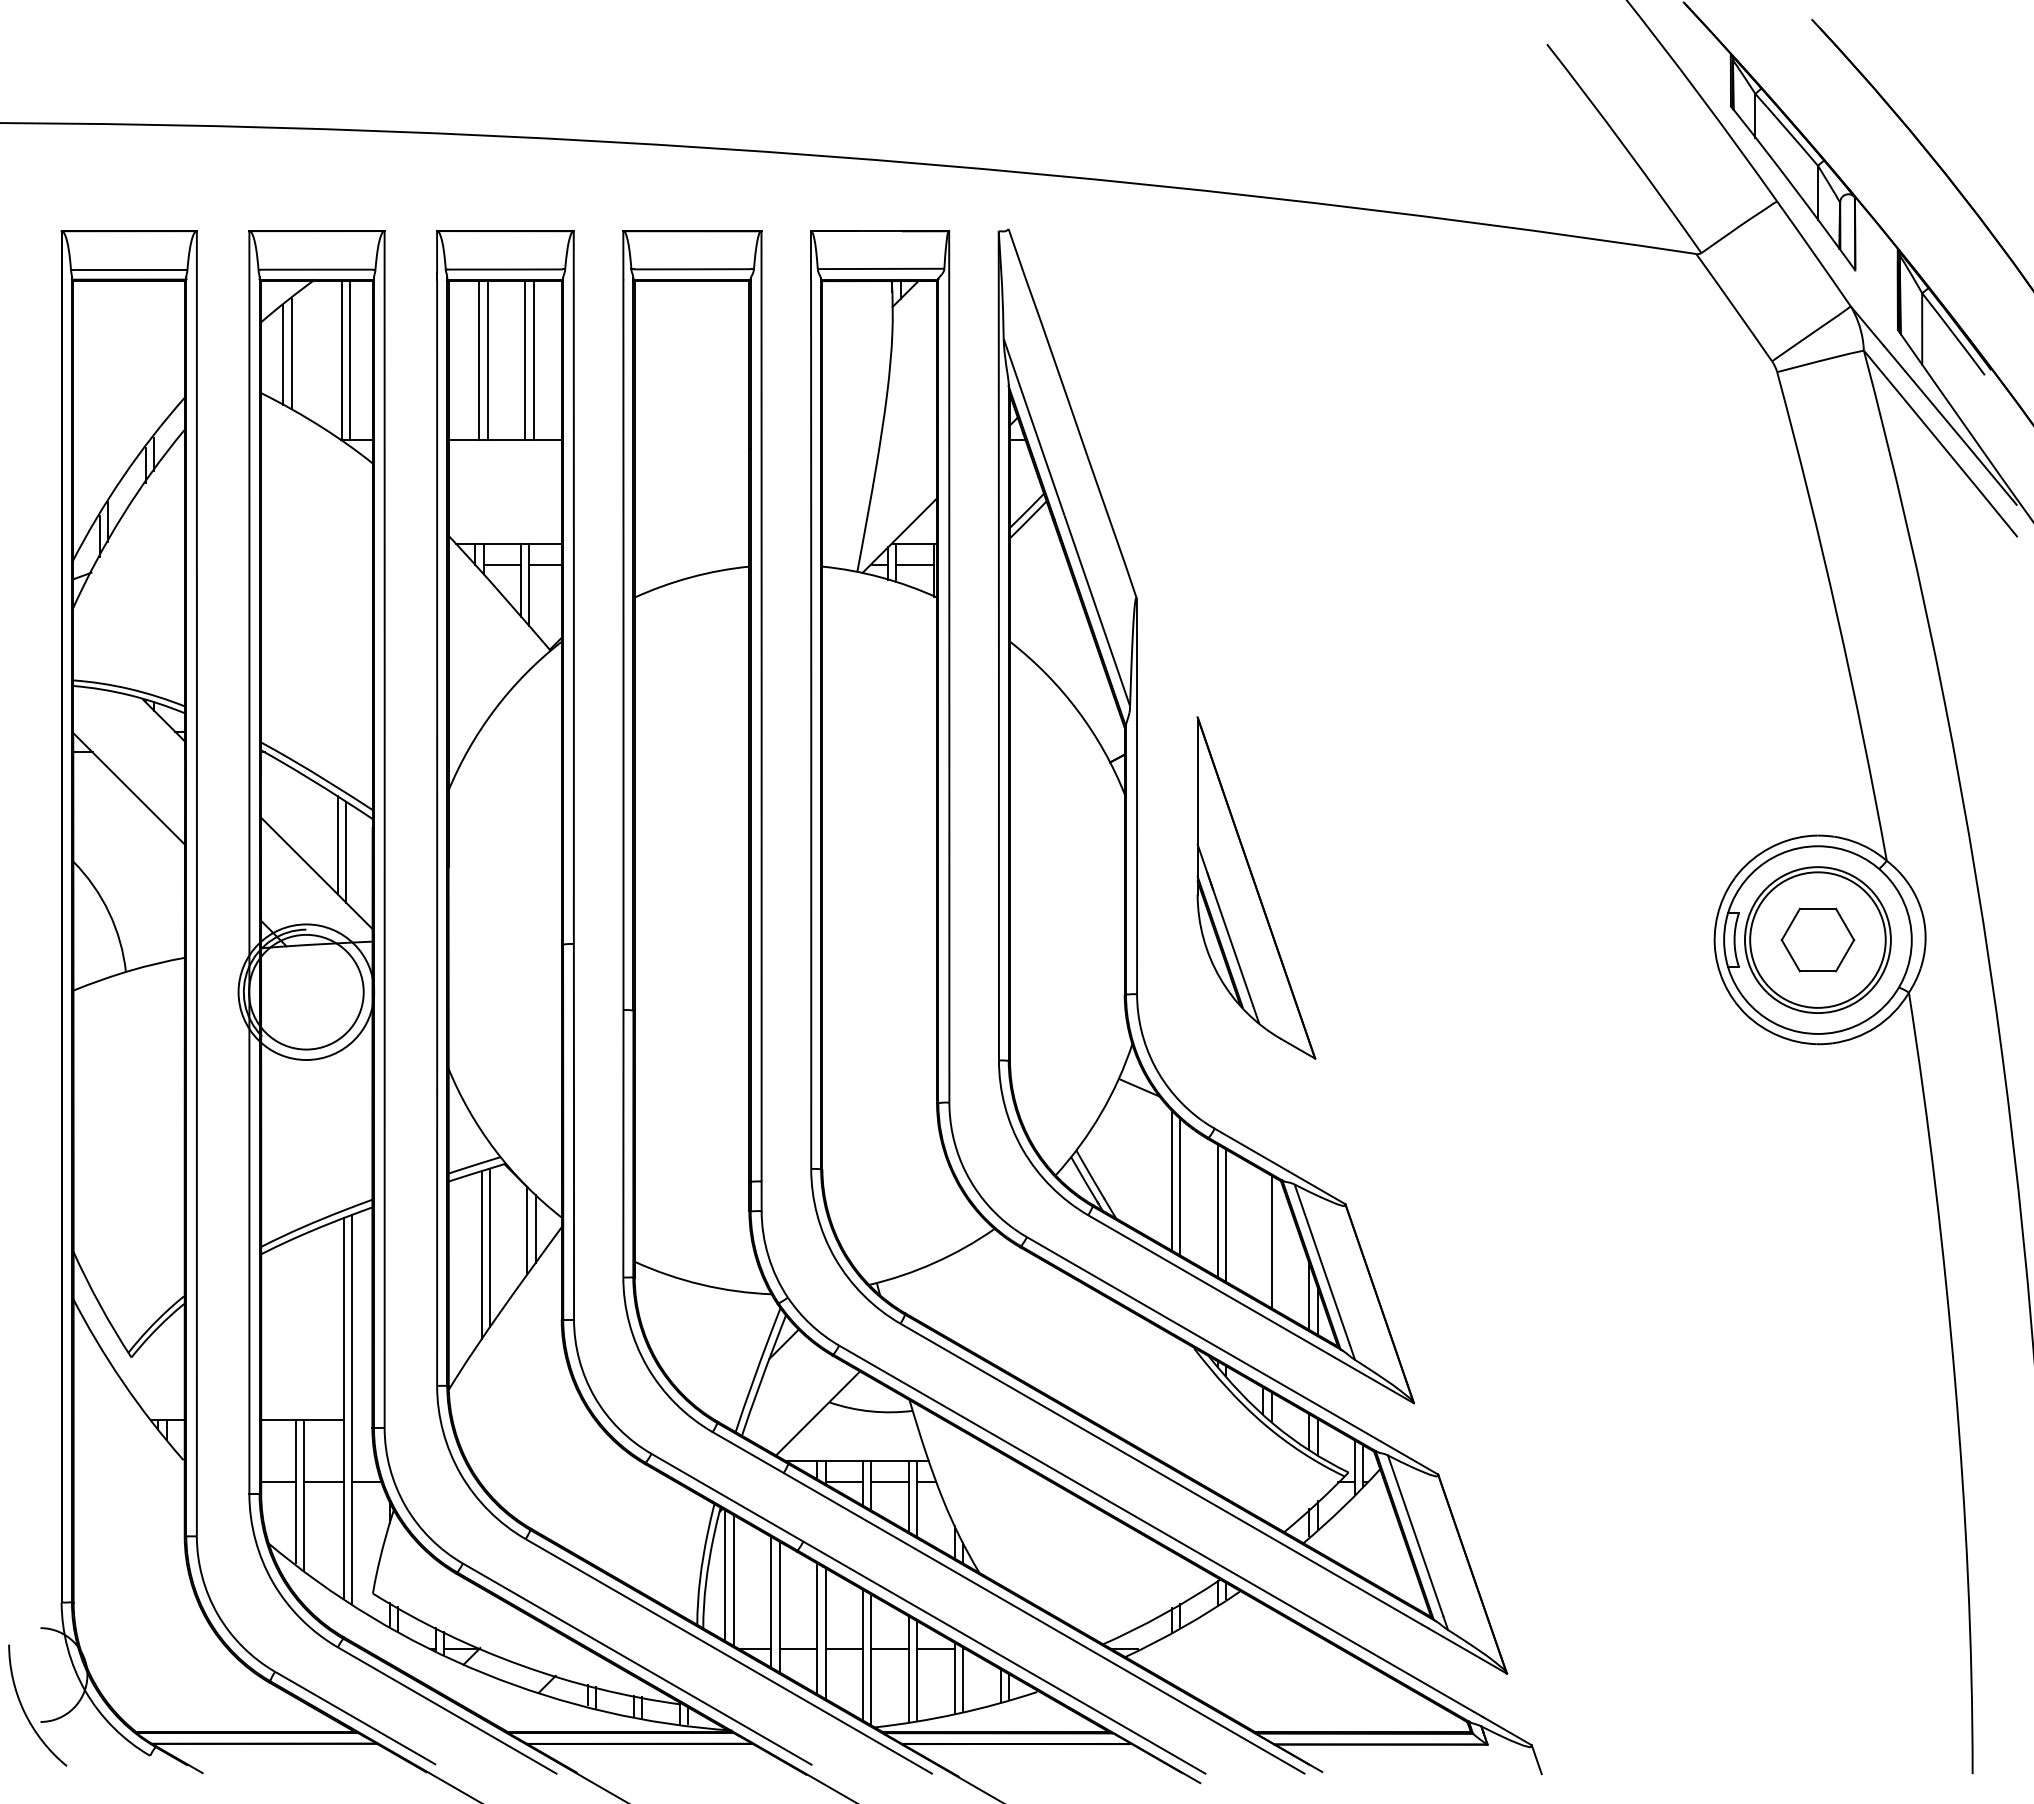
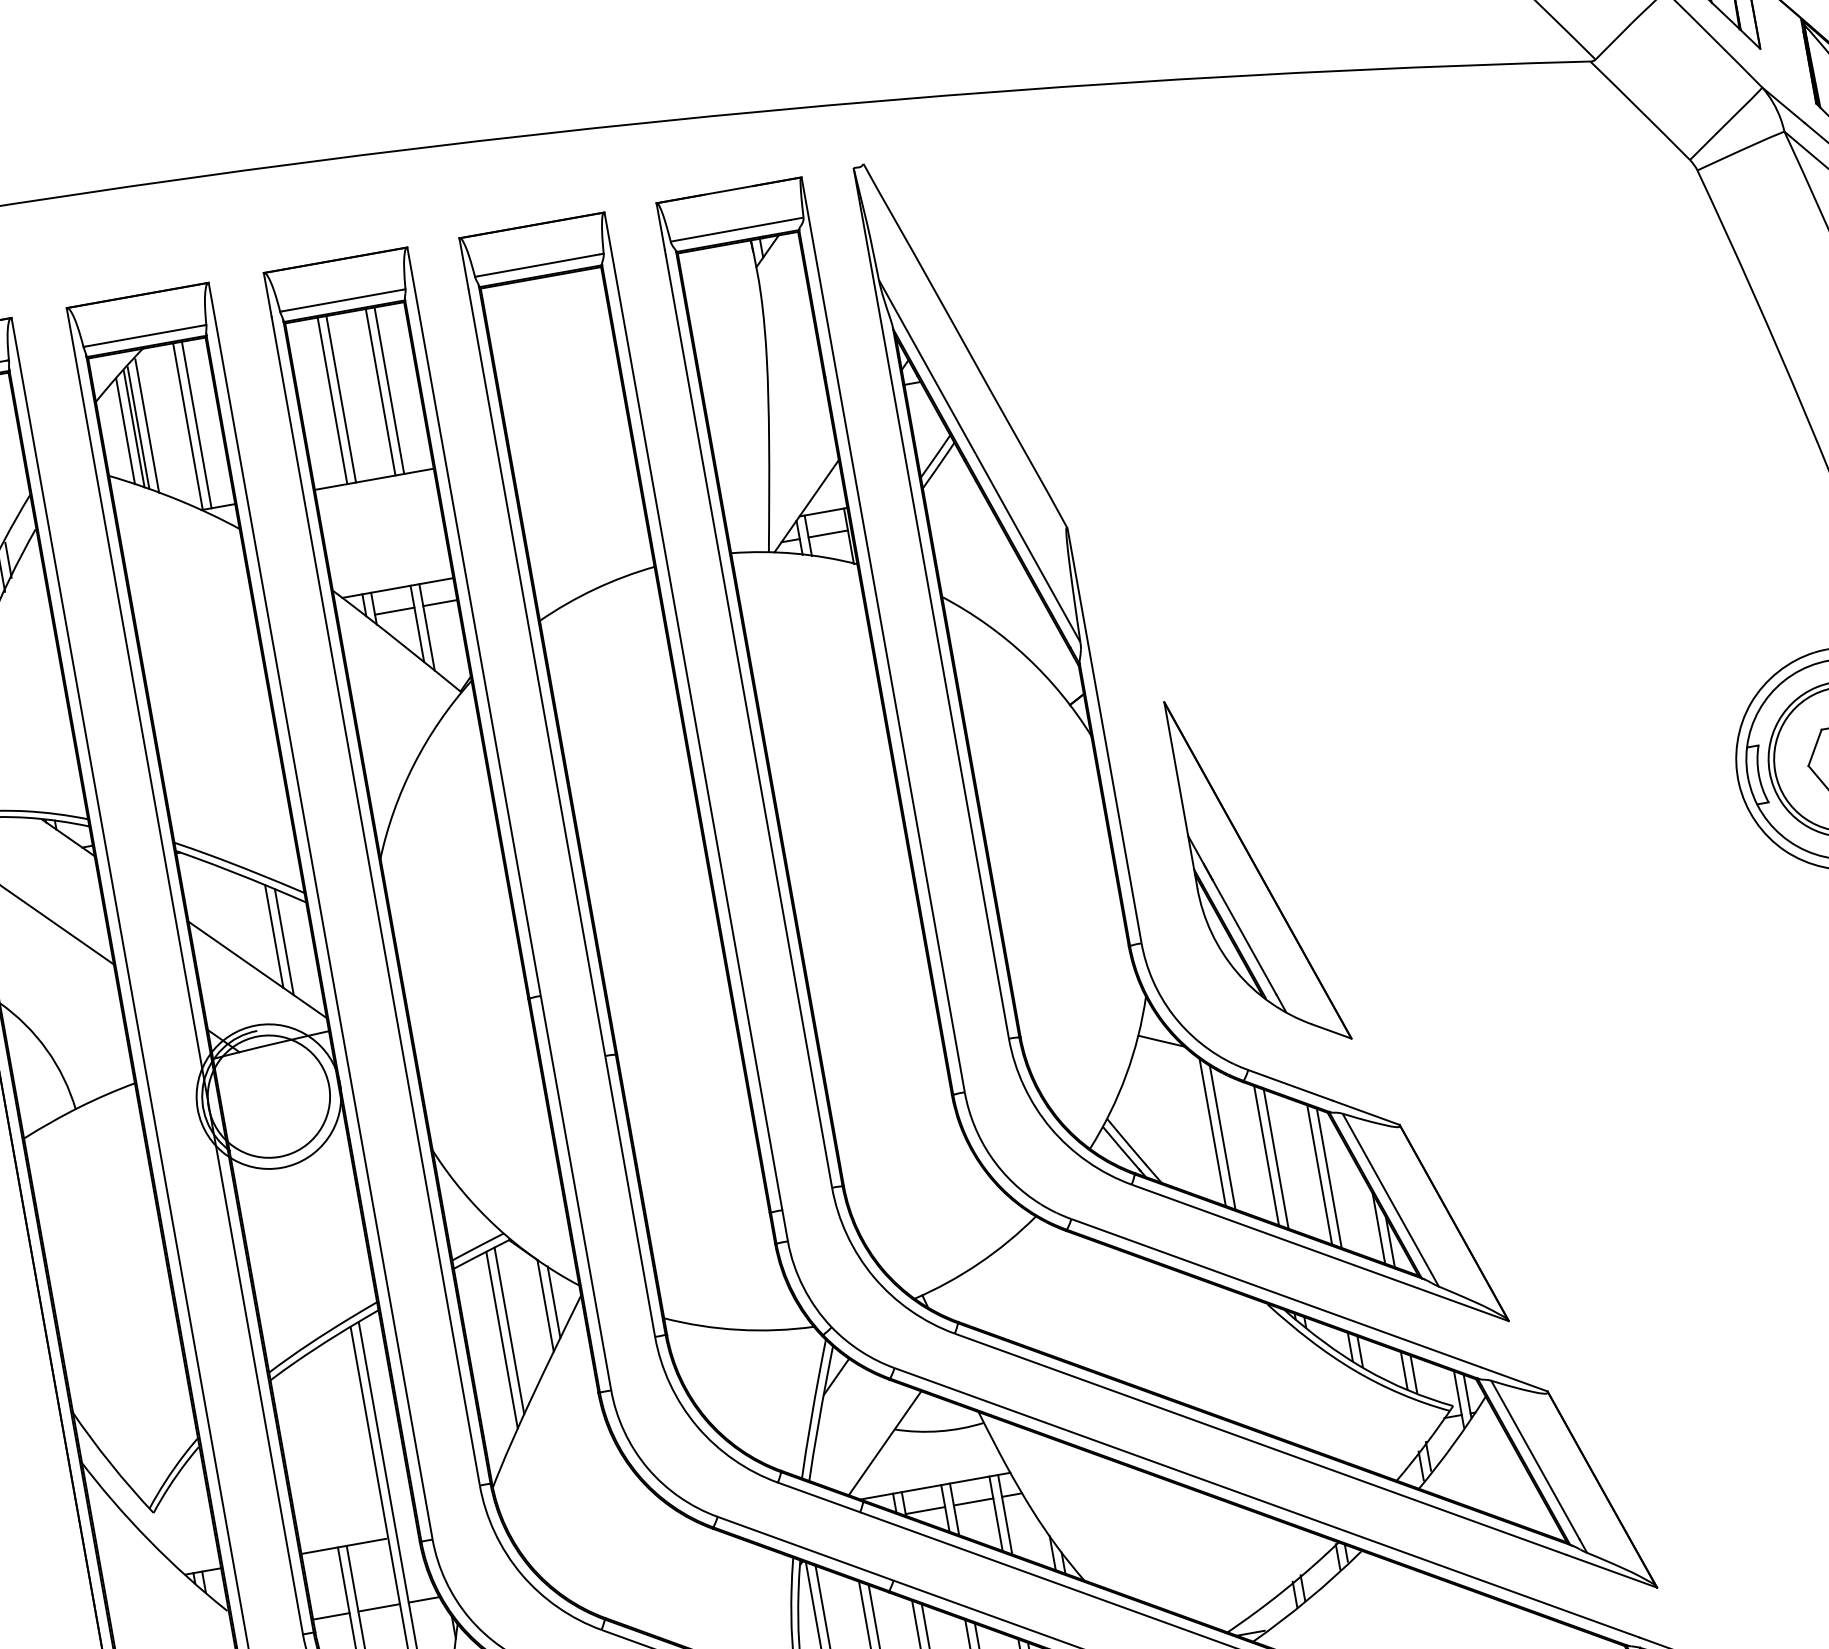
line: (304, 352) -> (147, 425), added
line: (295, 353) -> (138, 427), added
part: (1256, 887) -> (1257, 869), moved
line: (1263, 1237) -> (1319, 1175), added

